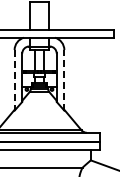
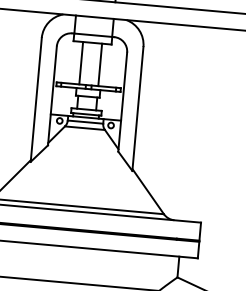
line: (64, 79) -> (138, 107), dashed -> solid
line: (14, 80) -> (35, 100), dashed -> solid

